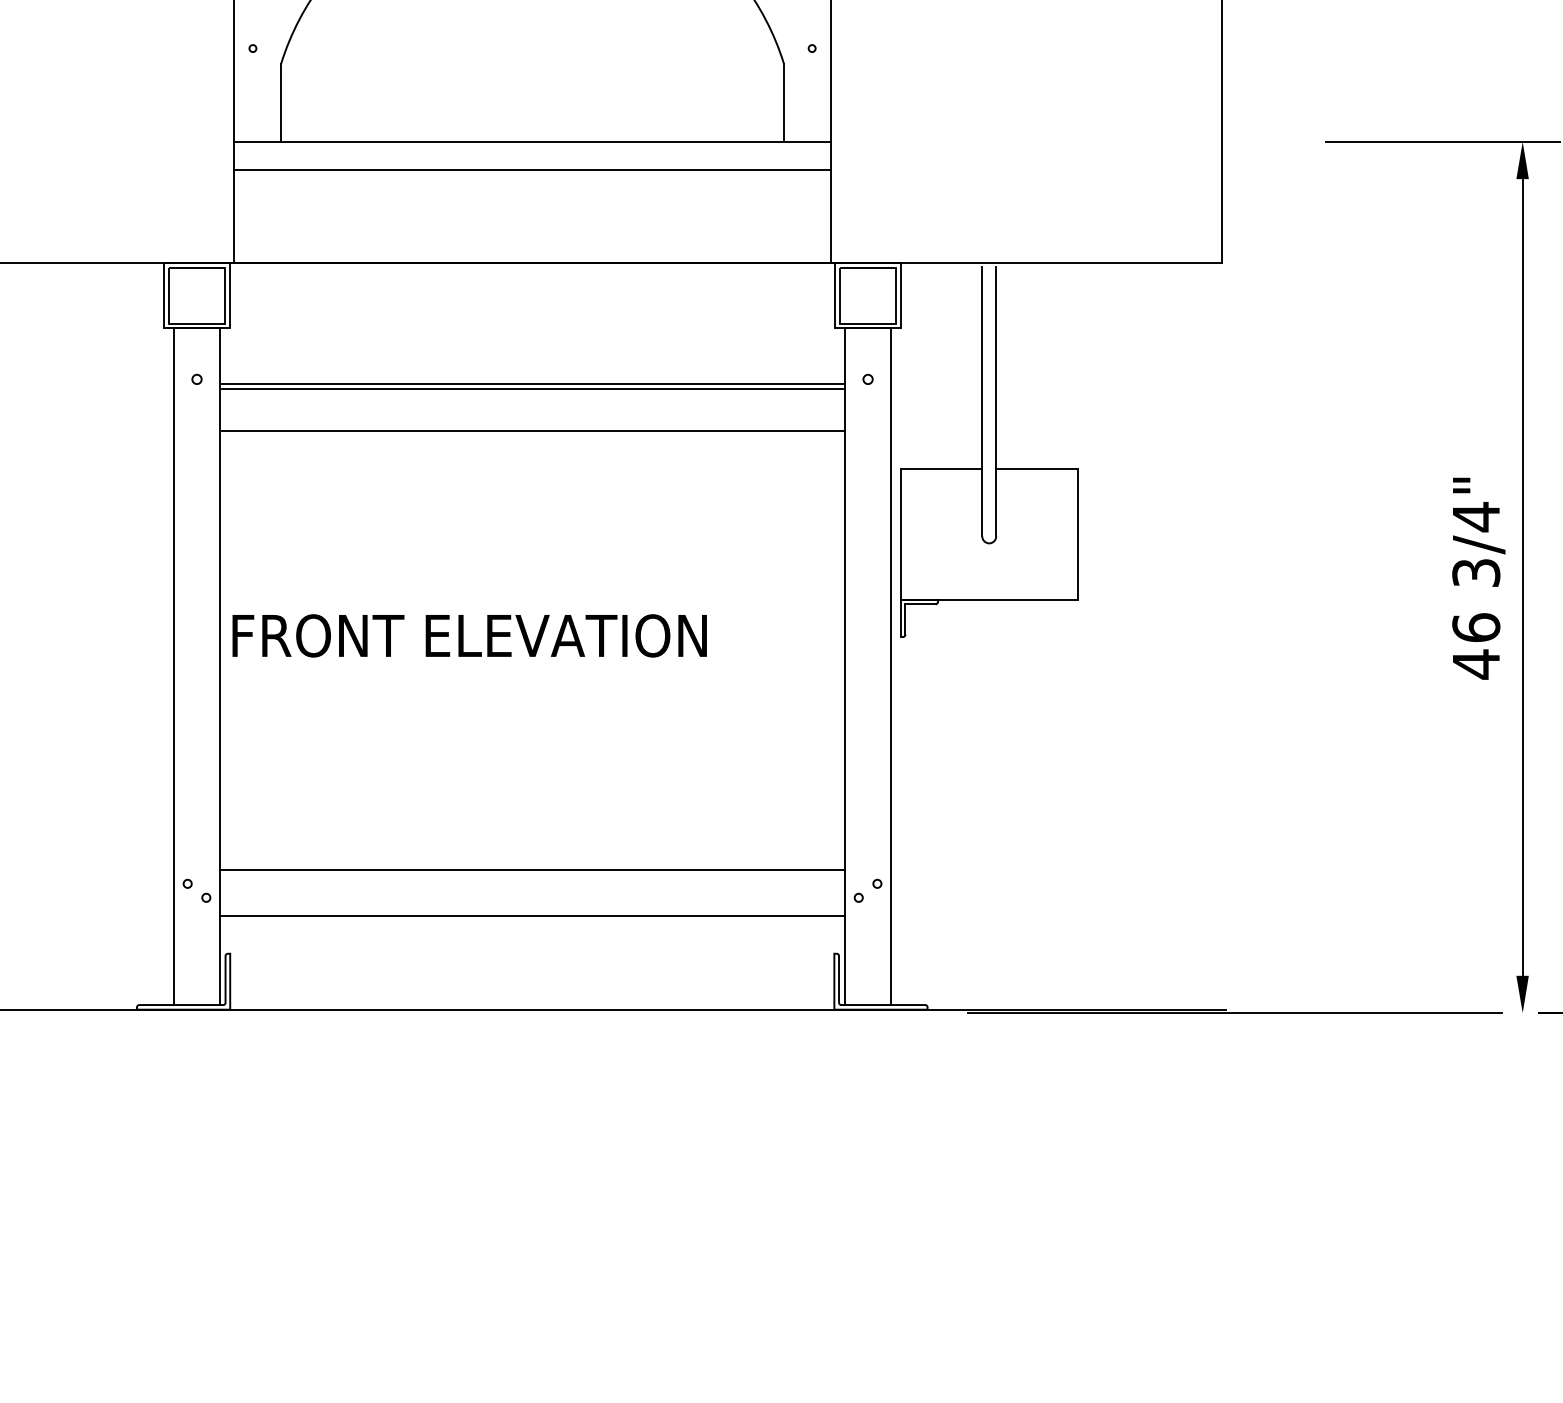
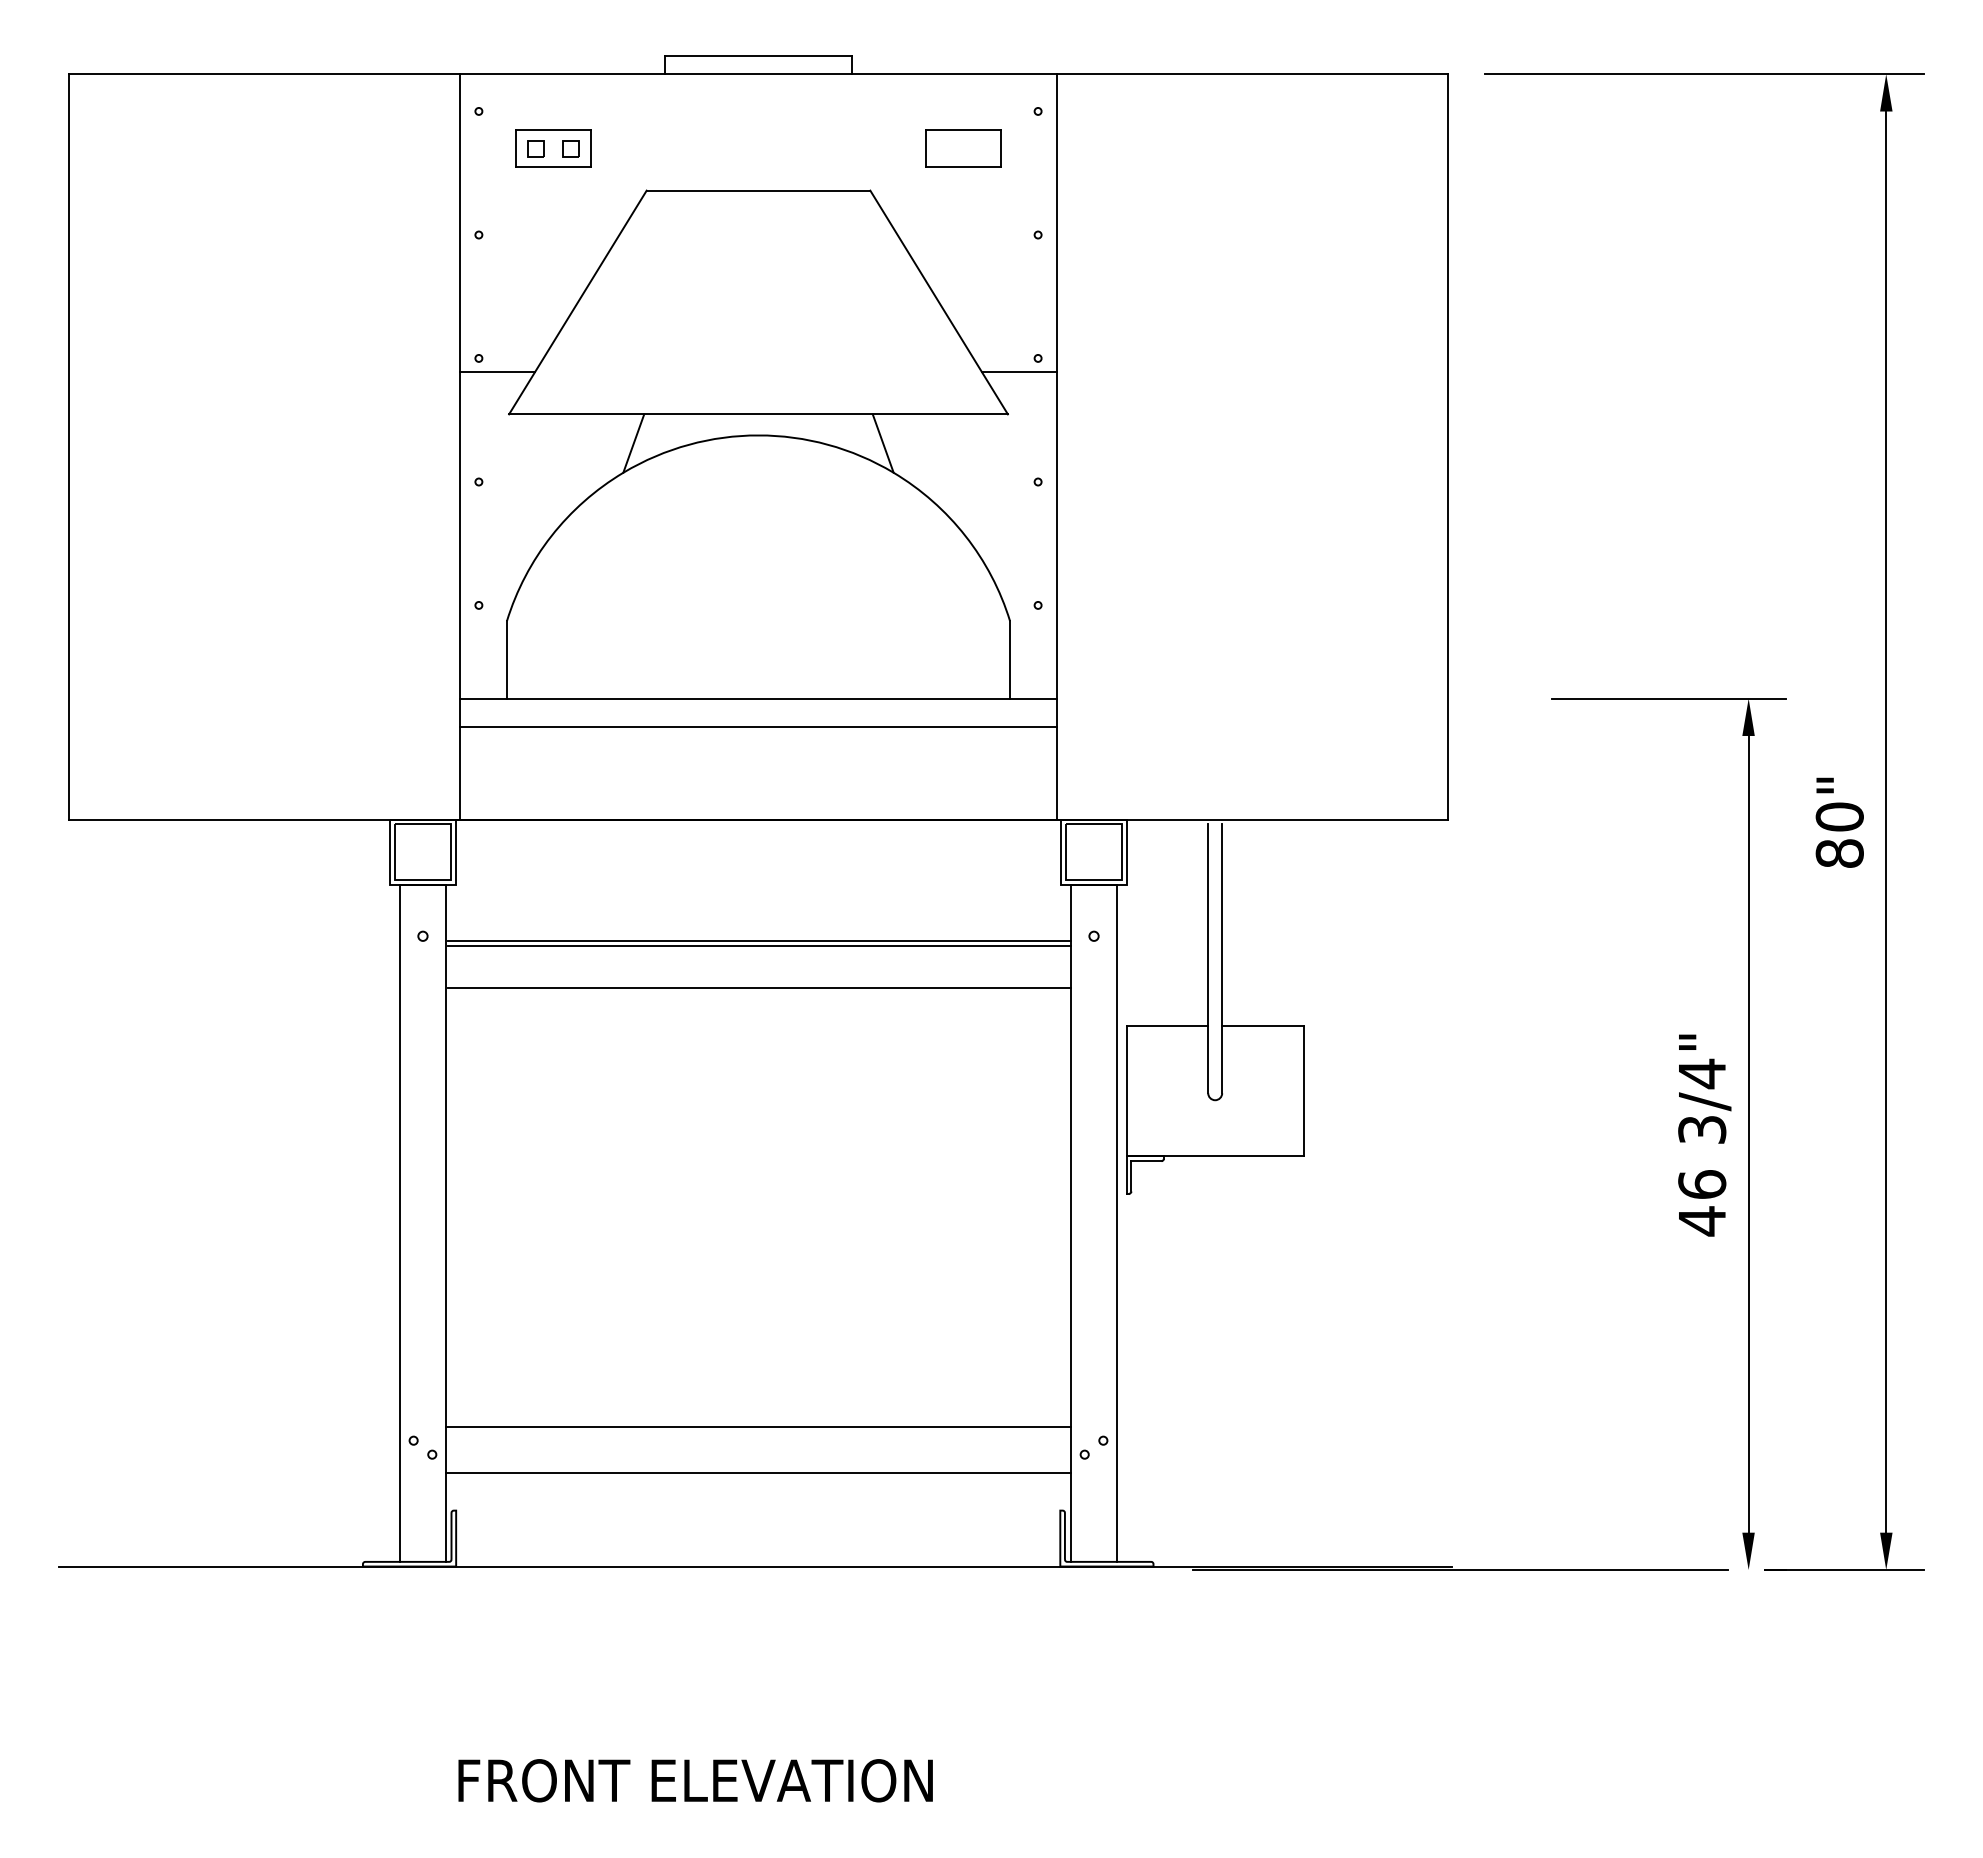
text: (469, 635) -> (695, 1780), moved

